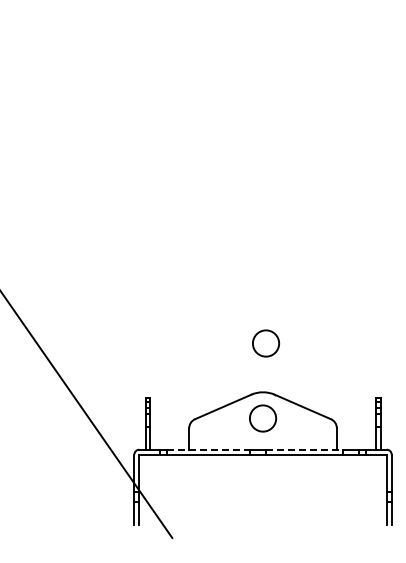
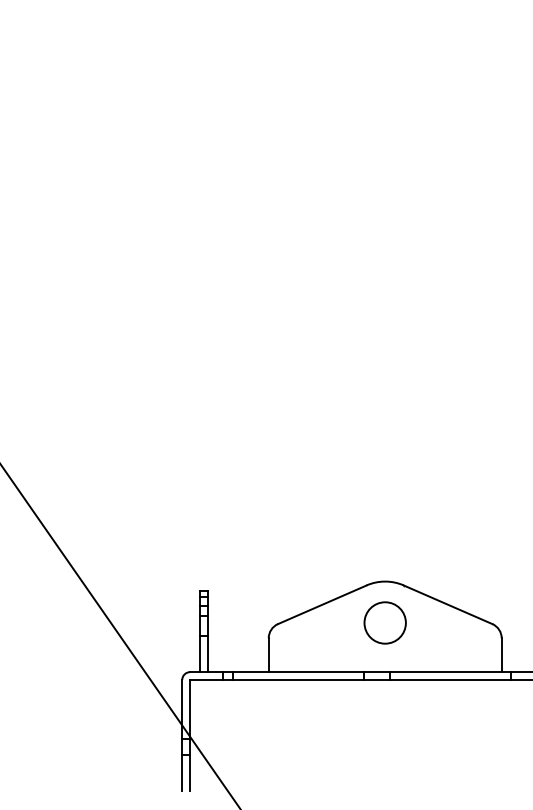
circle: (266, 343) -> (390, 504), removed
line: (208, 449) -> (299, 671), dashed -> solid
line: (305, 449) -> (452, 671), dashed -> solid

